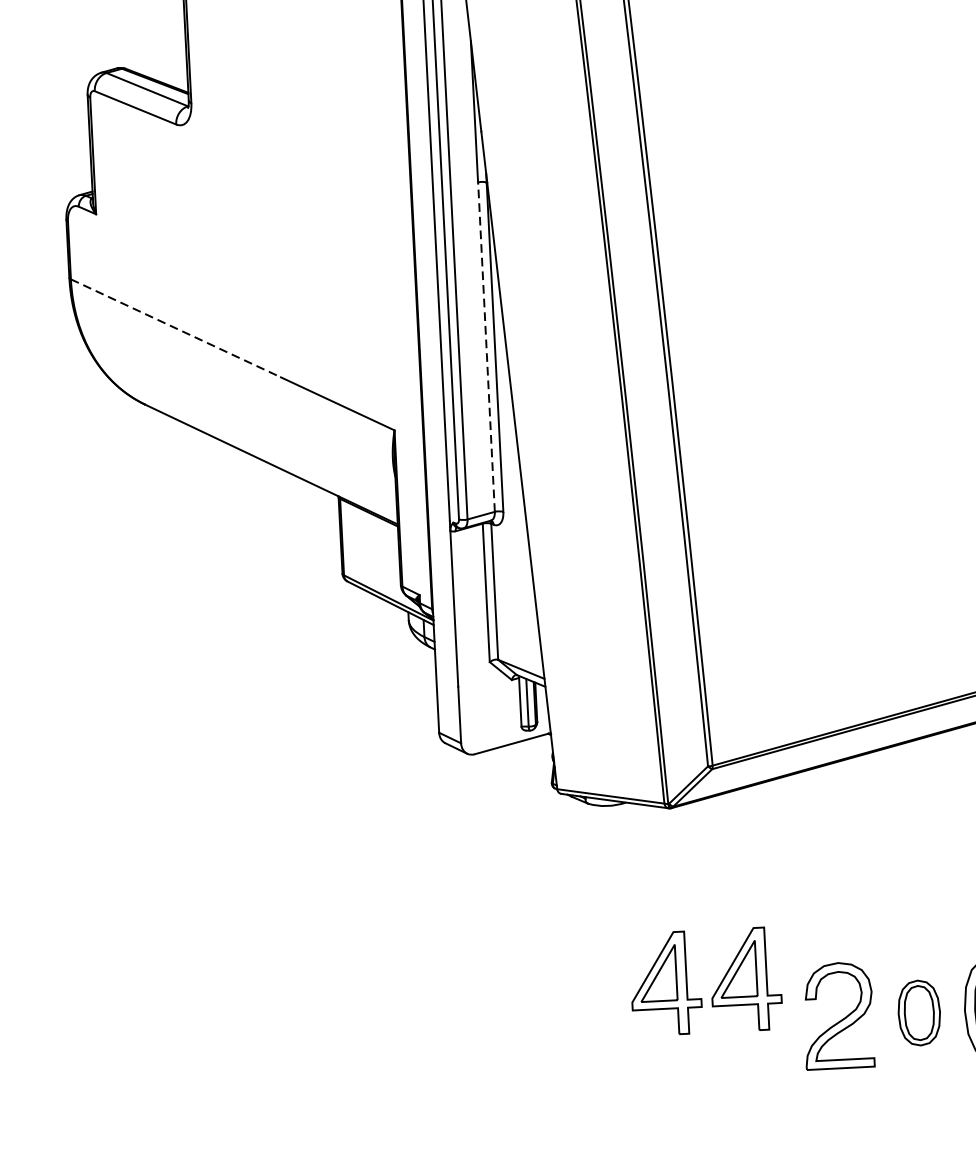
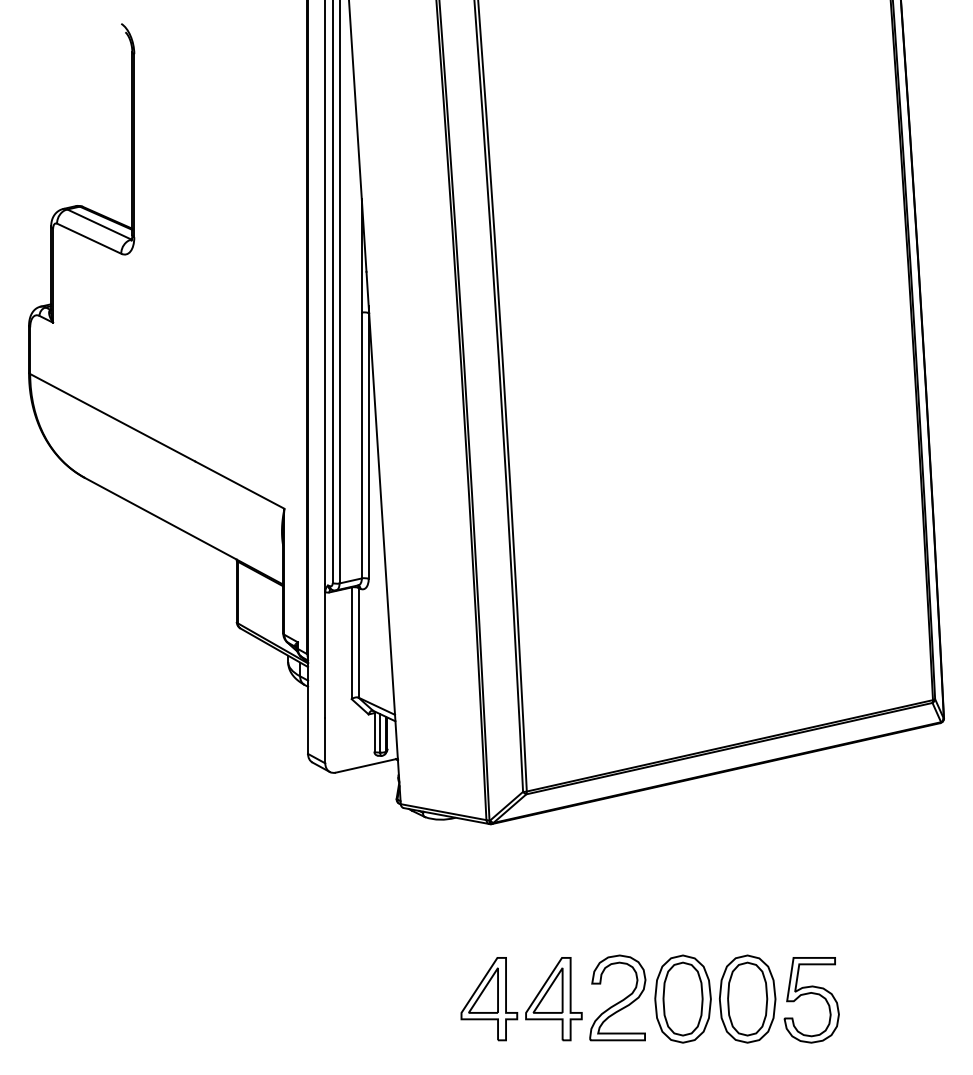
line: (176, 329) -> (113, 418), dashed -> solid
line: (486, 347) -> (361, 445), dashed -> solid
part: (716, 989) -> (529, 1005), moved
part: (918, 1012) -> (682, 998), size x1.67

